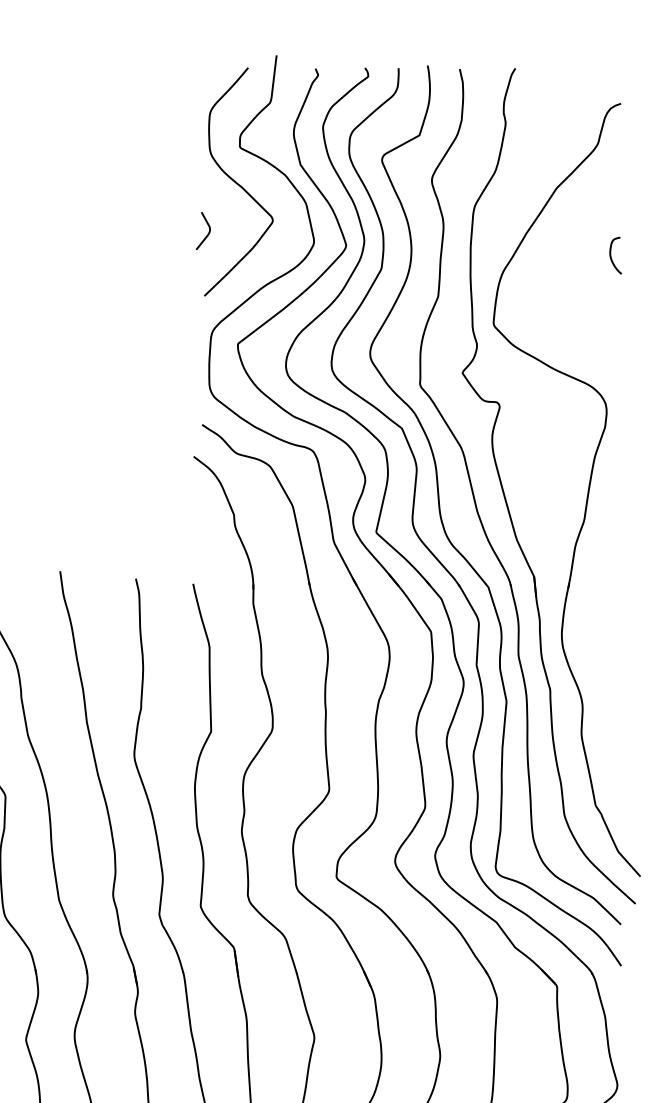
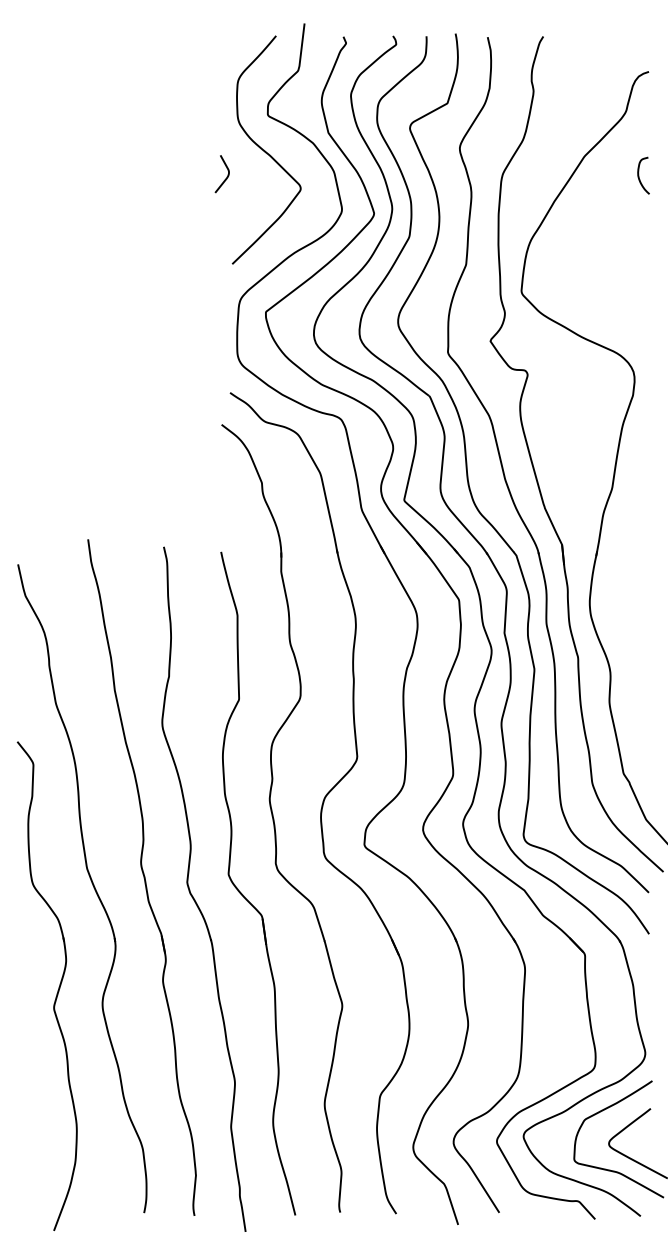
curve: (207, 233) -> (226, 176), moved
curve: (611, 255) -> (639, 175), moved

